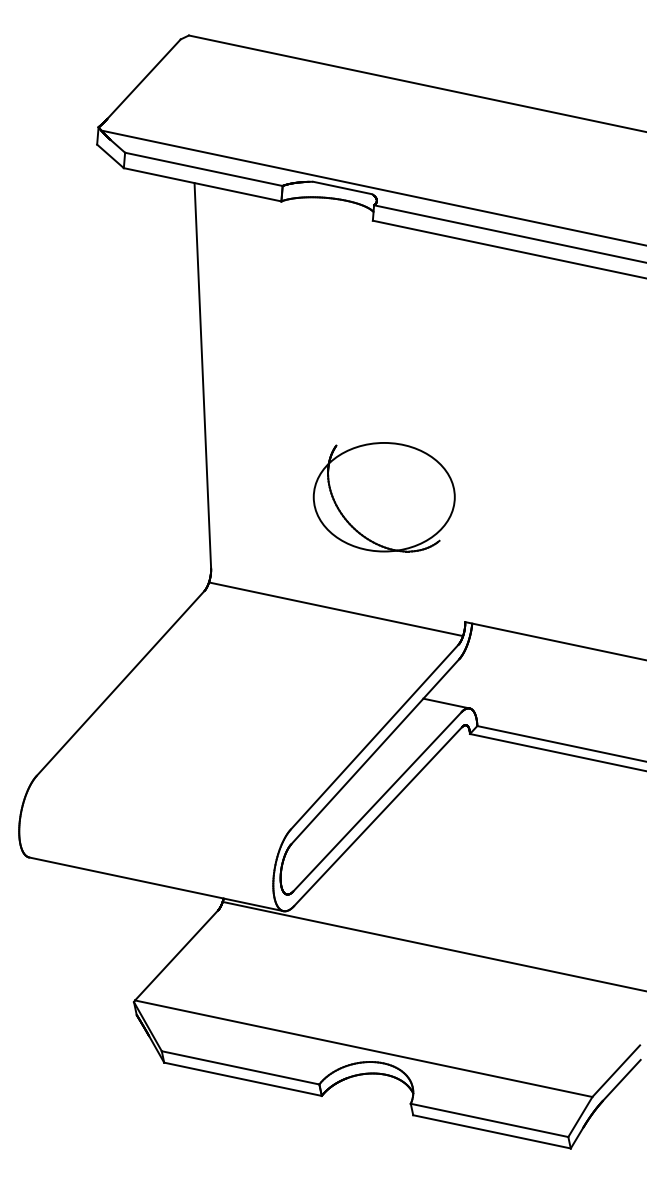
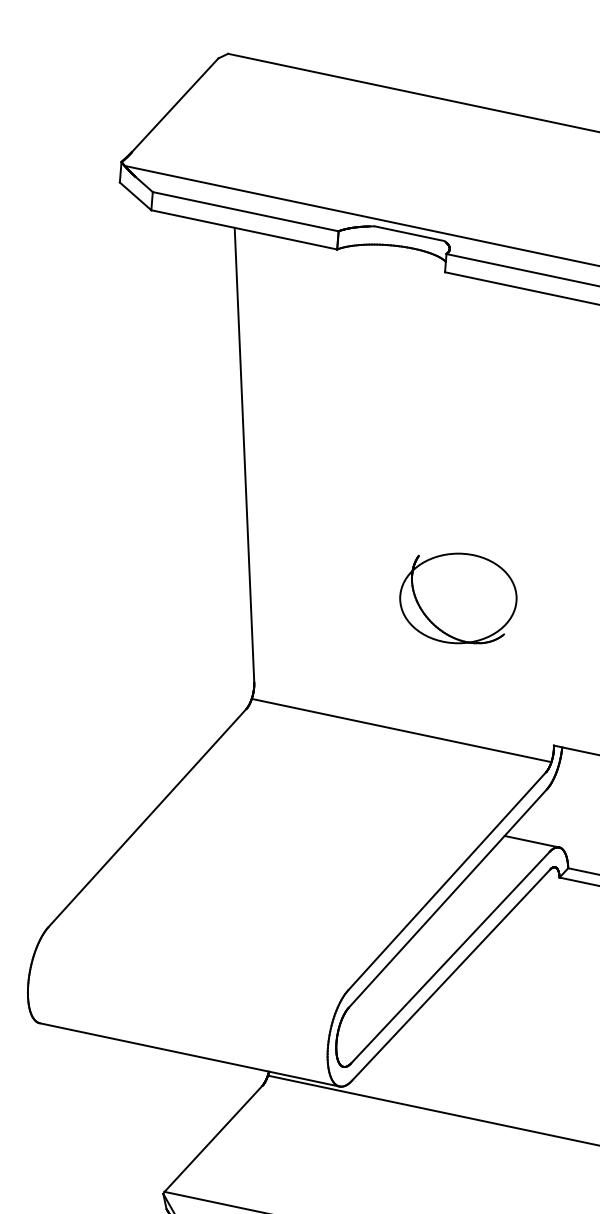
part: (383, 497) -> (457, 598), size x0.7

